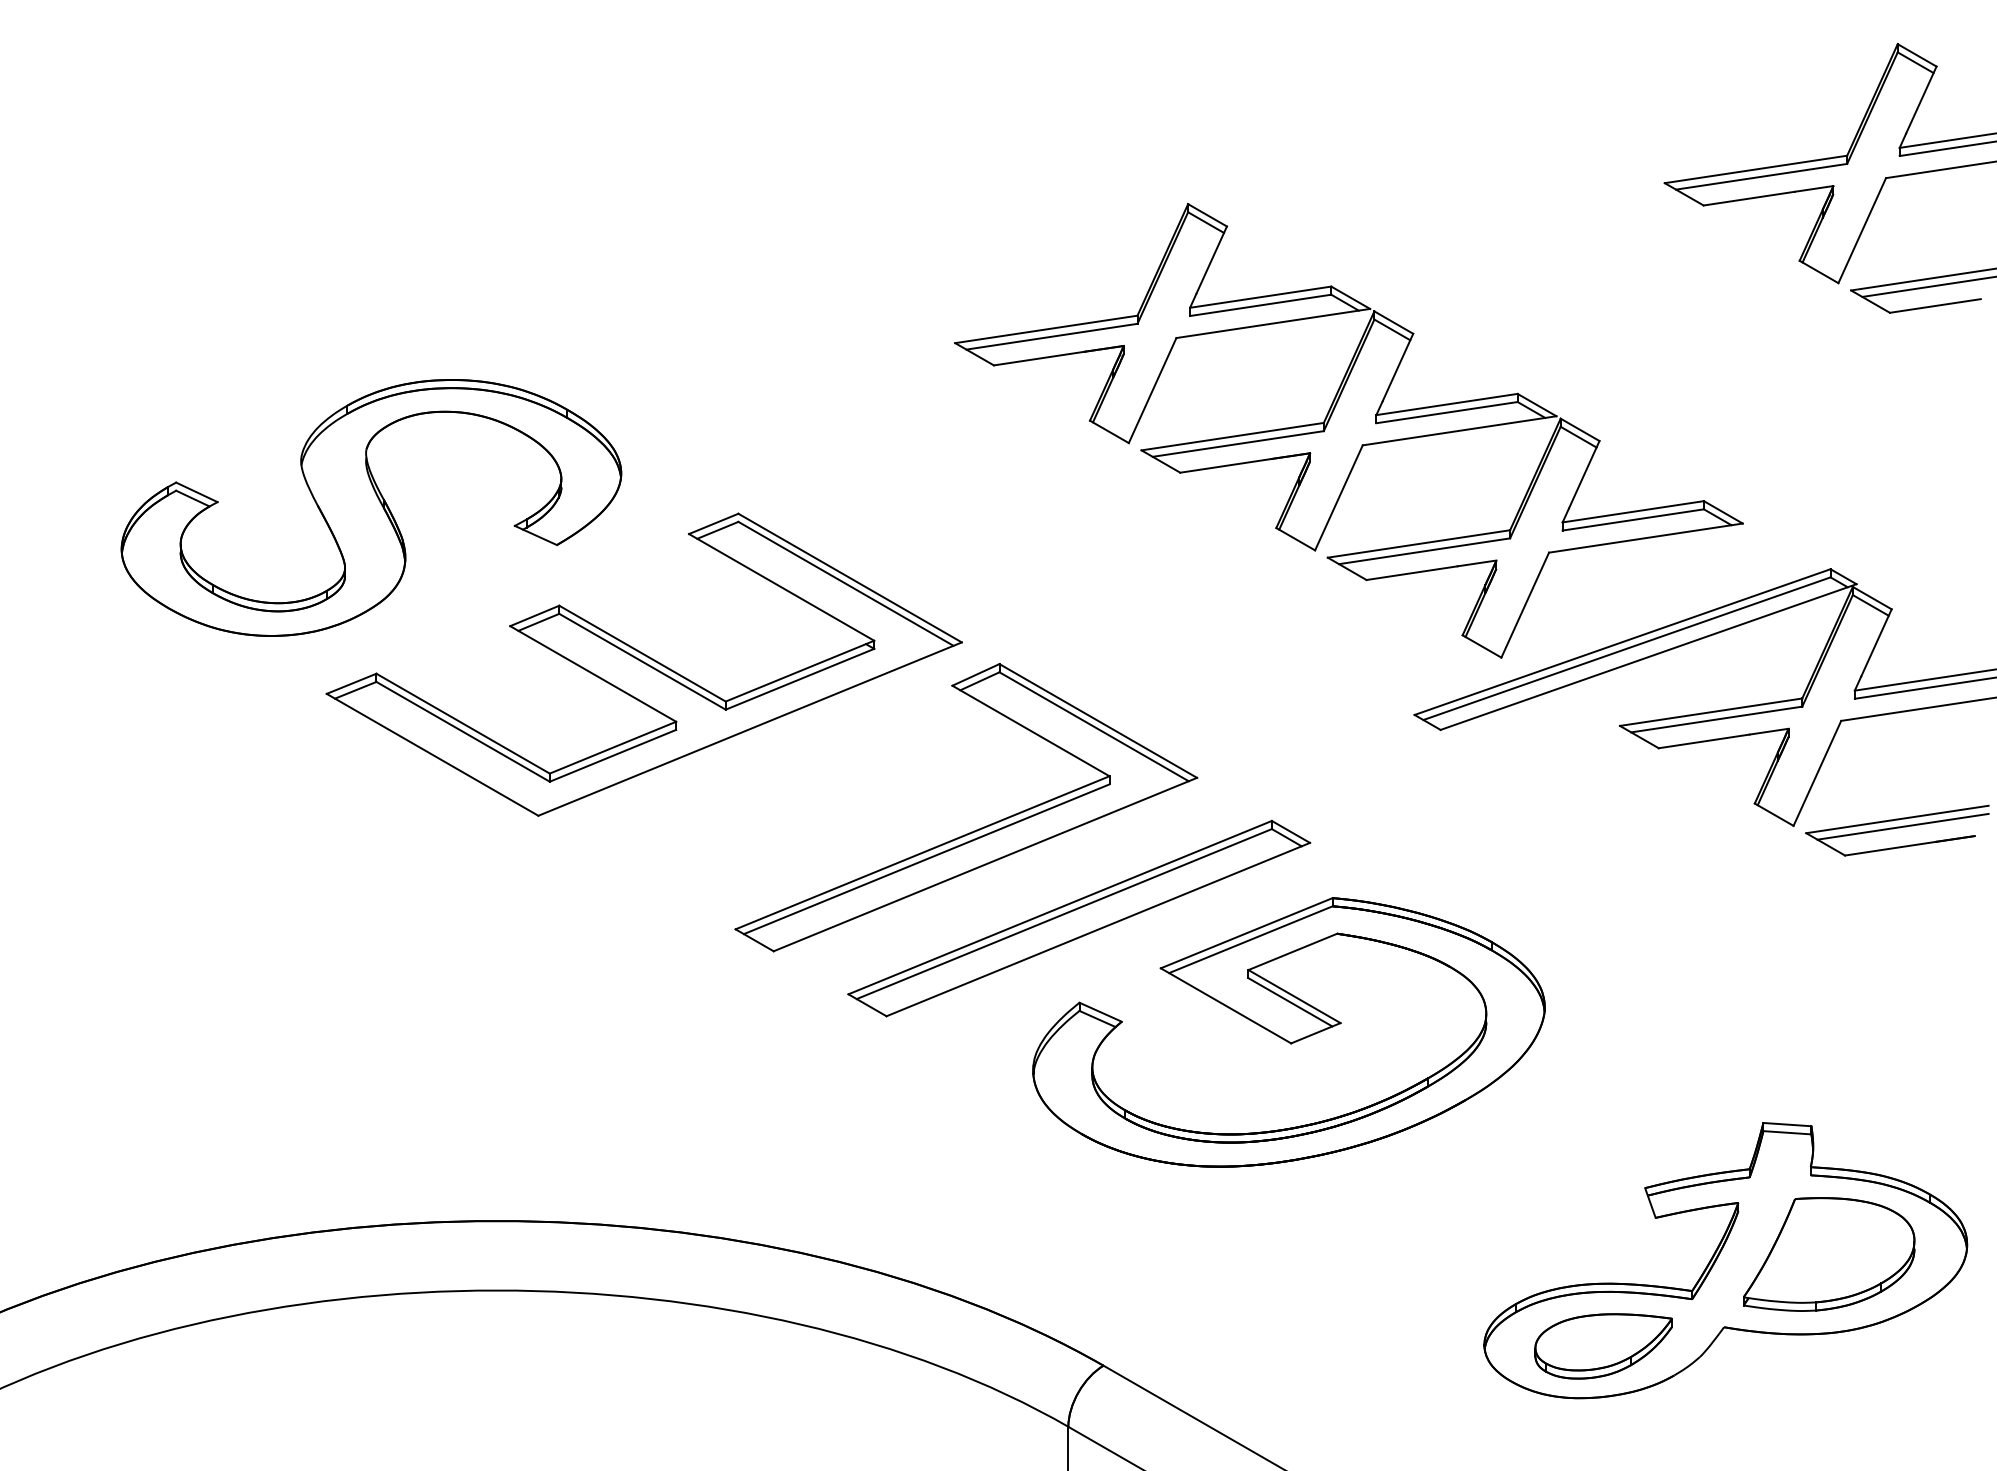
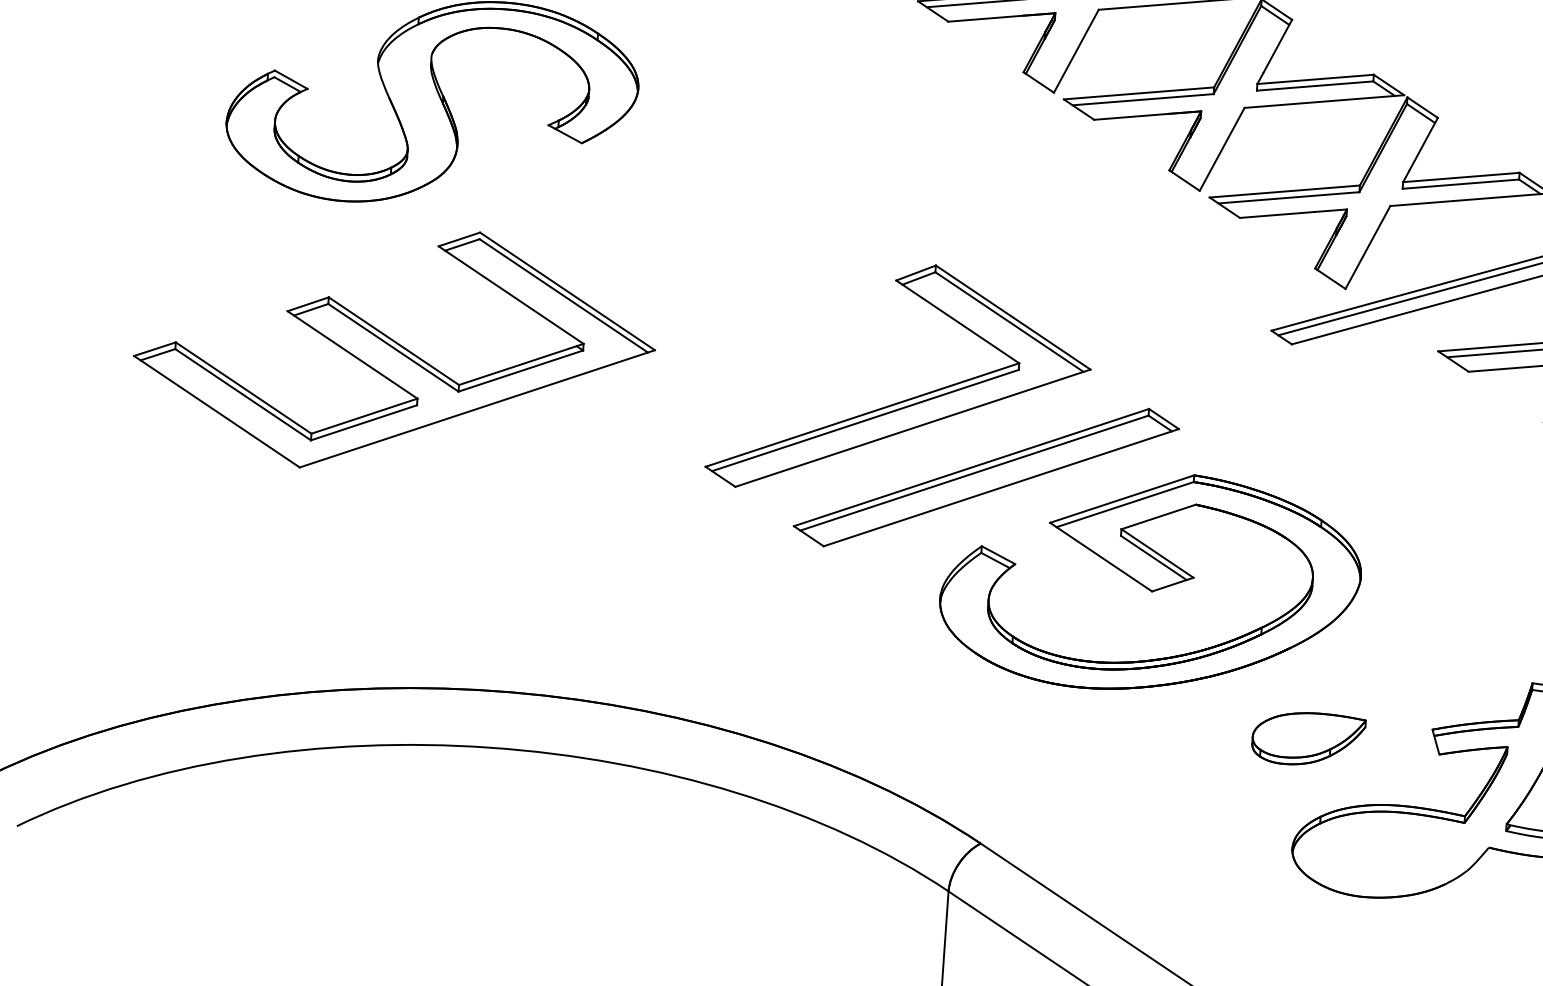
part: (643, 664) -> (394, 350), moved
part: (1603, 1346) -> (1308, 739), moved

